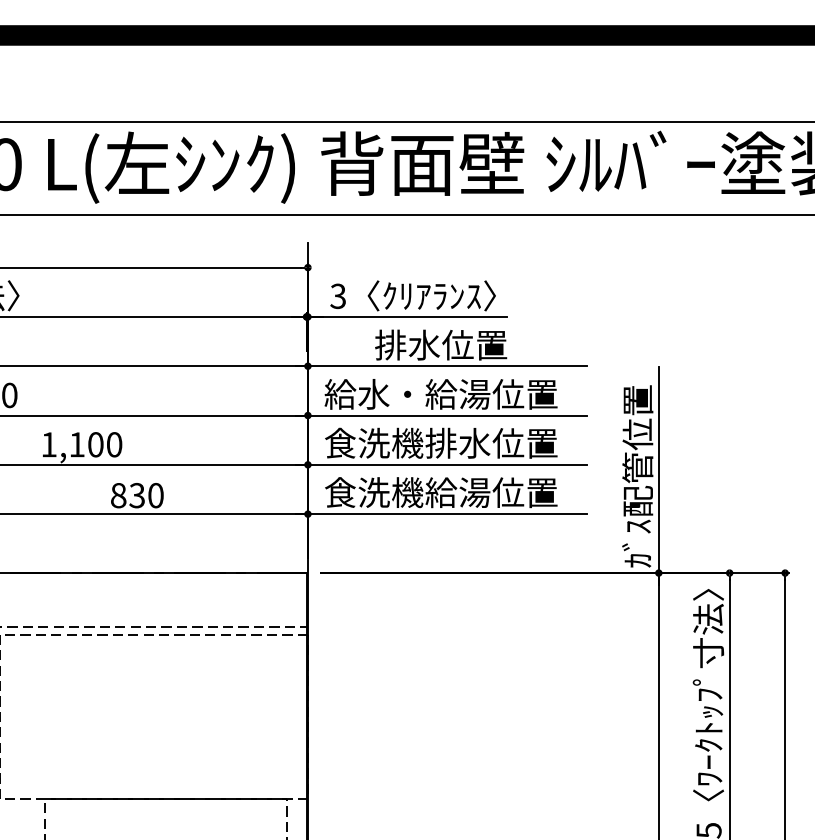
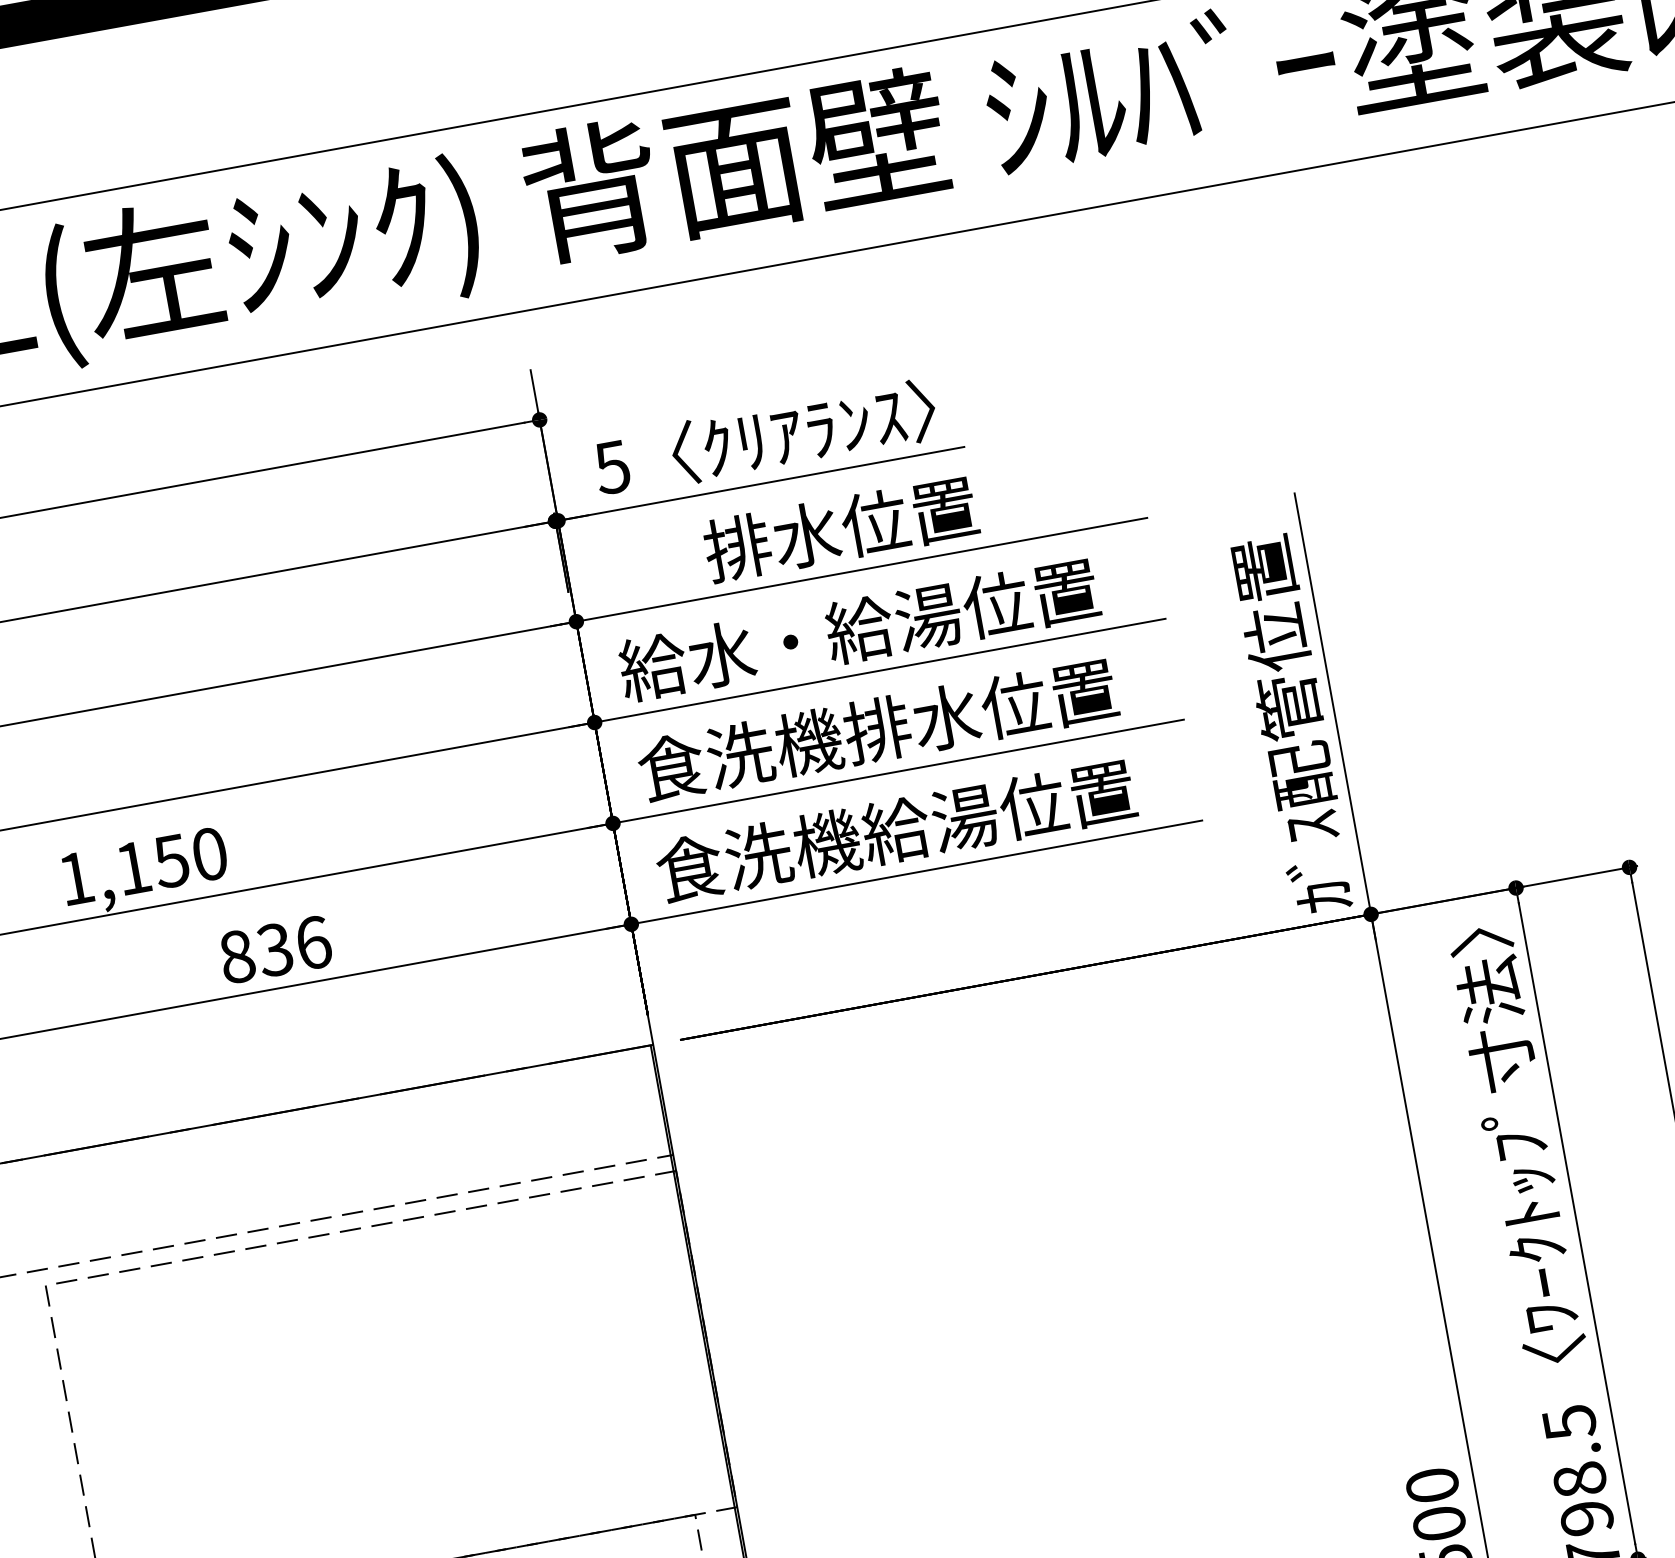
text: (337, 295) -> (610, 465), 3 -> 5
text: (95, 444) -> (170, 860), 1,100 -> 1,150
text: (155, 495) -> (312, 942), 830 -> 836

